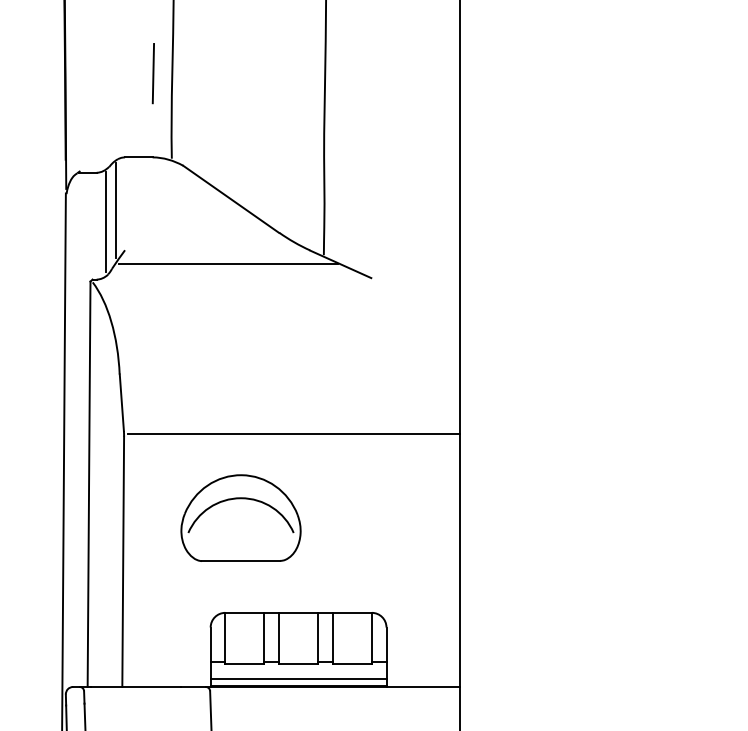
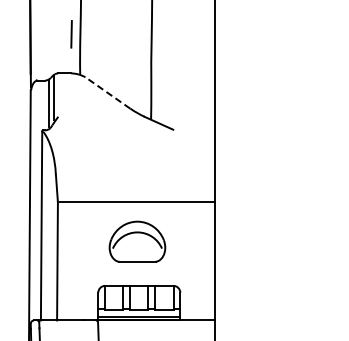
line: (230, 198) -> (107, 92), solid -> dashed
line: (228, 264) -> (106, 123), removed
part: (241, 517) -> (137, 241), moved

